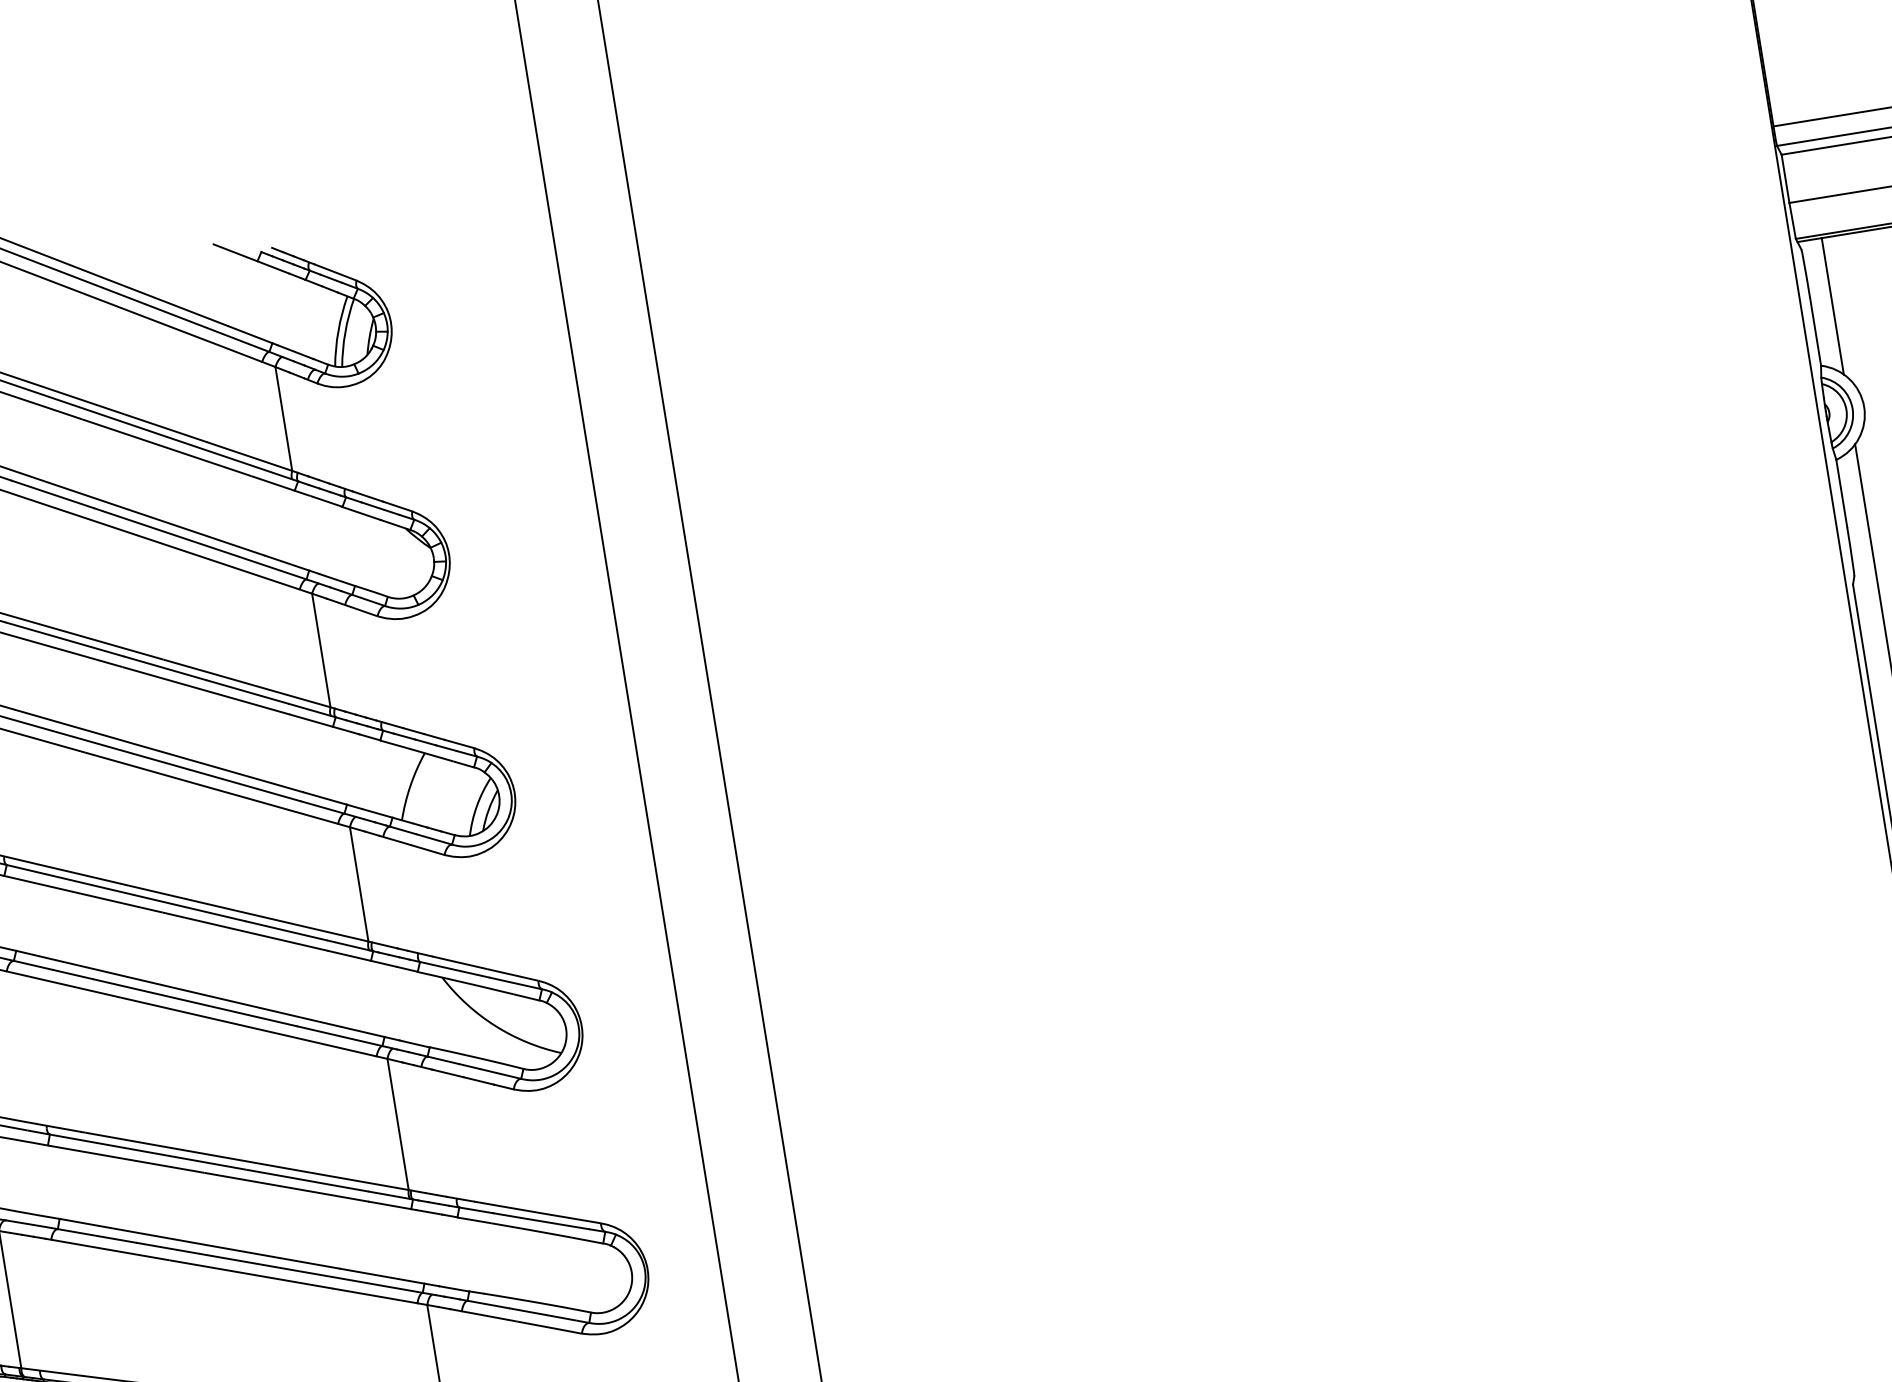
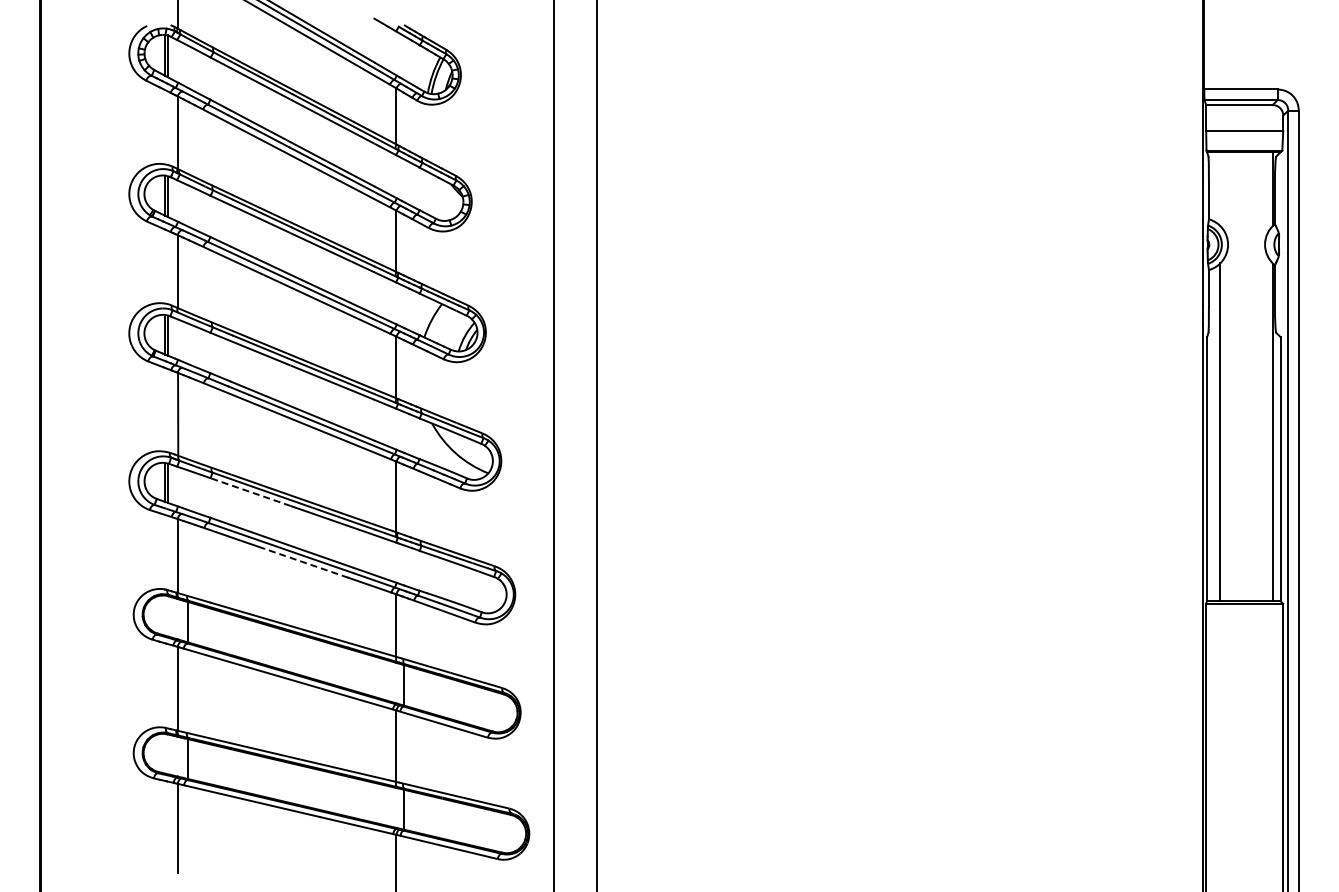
line: (1833, 305) -> (1220, 188), removed
line: (126, 1159) -> (250, 492), solid -> dashed
line: (251, 1274) -> (306, 563), solid -> dashed

